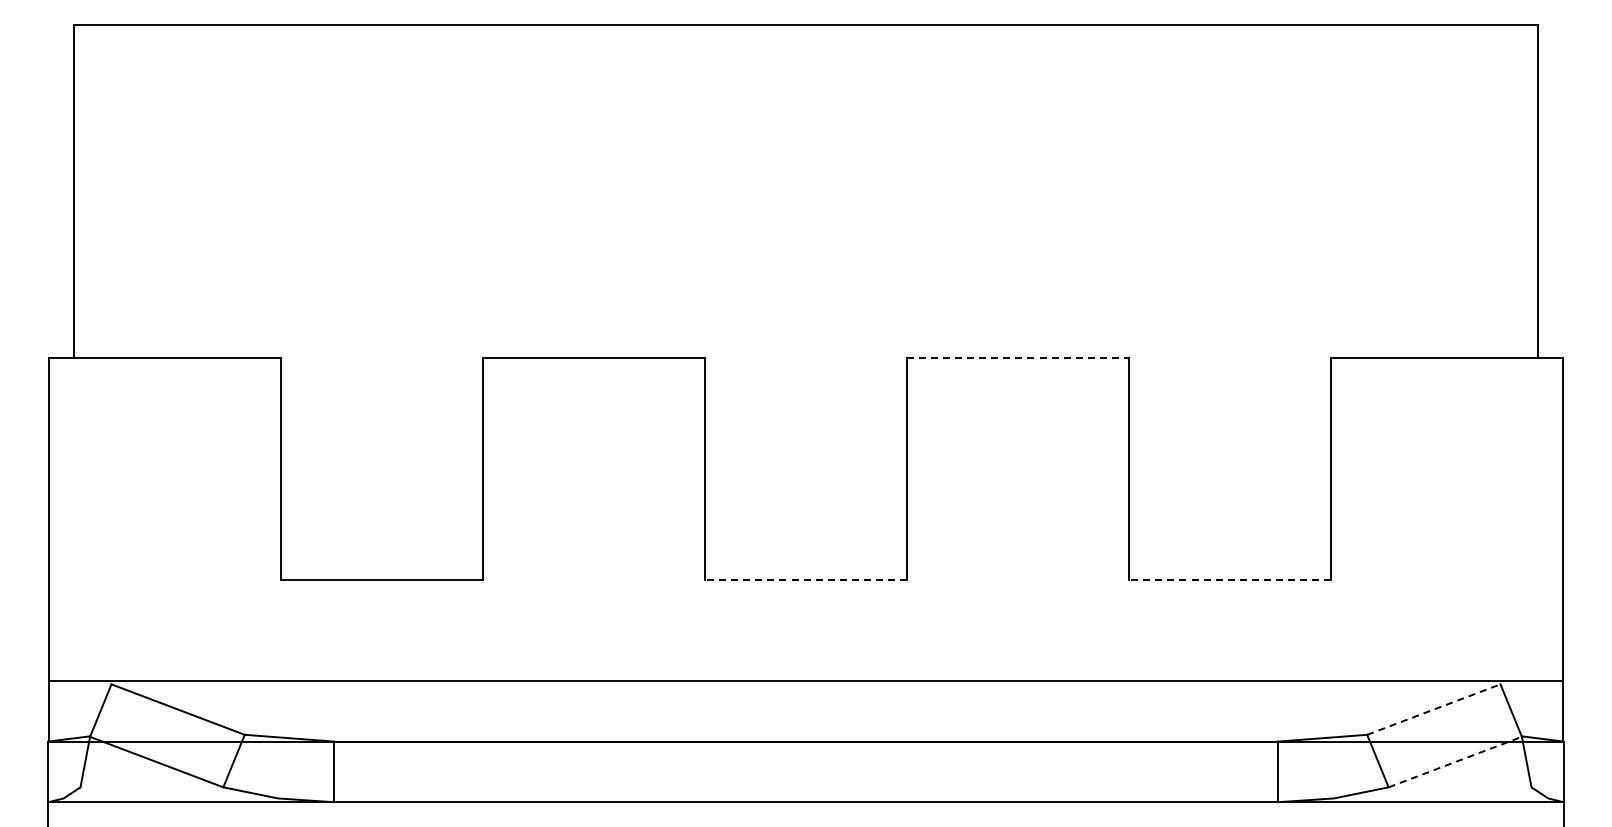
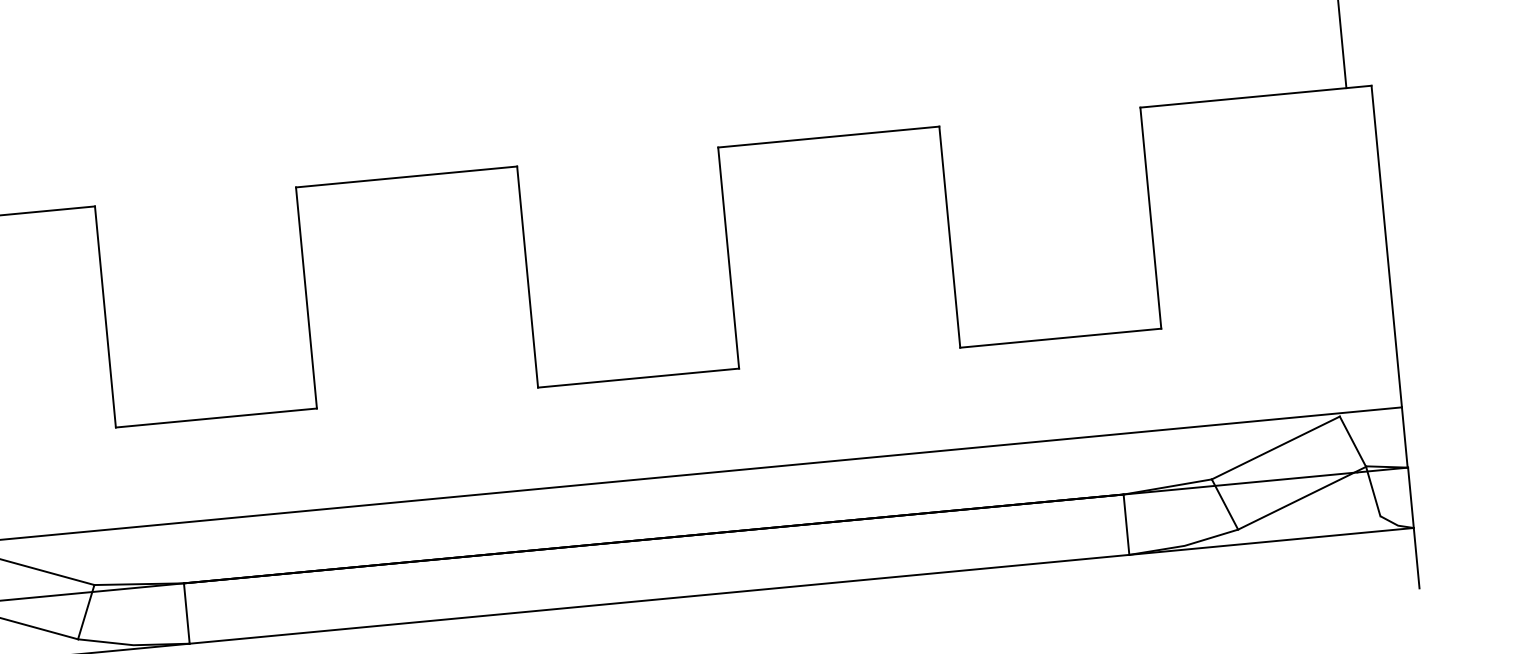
line: (1018, 357) -> (829, 136), dashed -> solid
line: (806, 580) -> (639, 378), dashed -> solid
line: (1230, 580) -> (1061, 338), dashed -> solid
line: (1434, 709) -> (1276, 447), dashed -> solid
line: (1455, 761) -> (1302, 497), dashed -> solid

